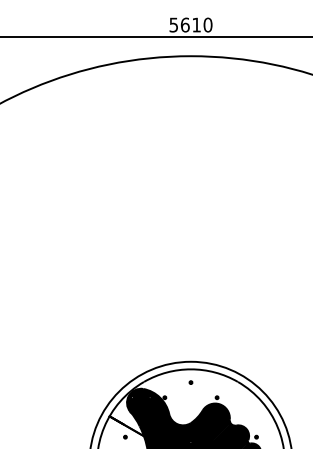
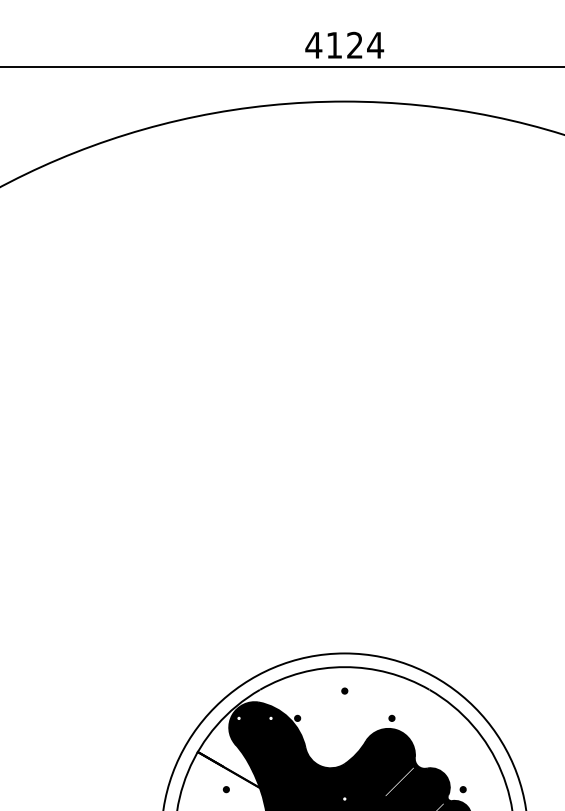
text: (190, 24) -> (343, 44), 5610 -> 4124

